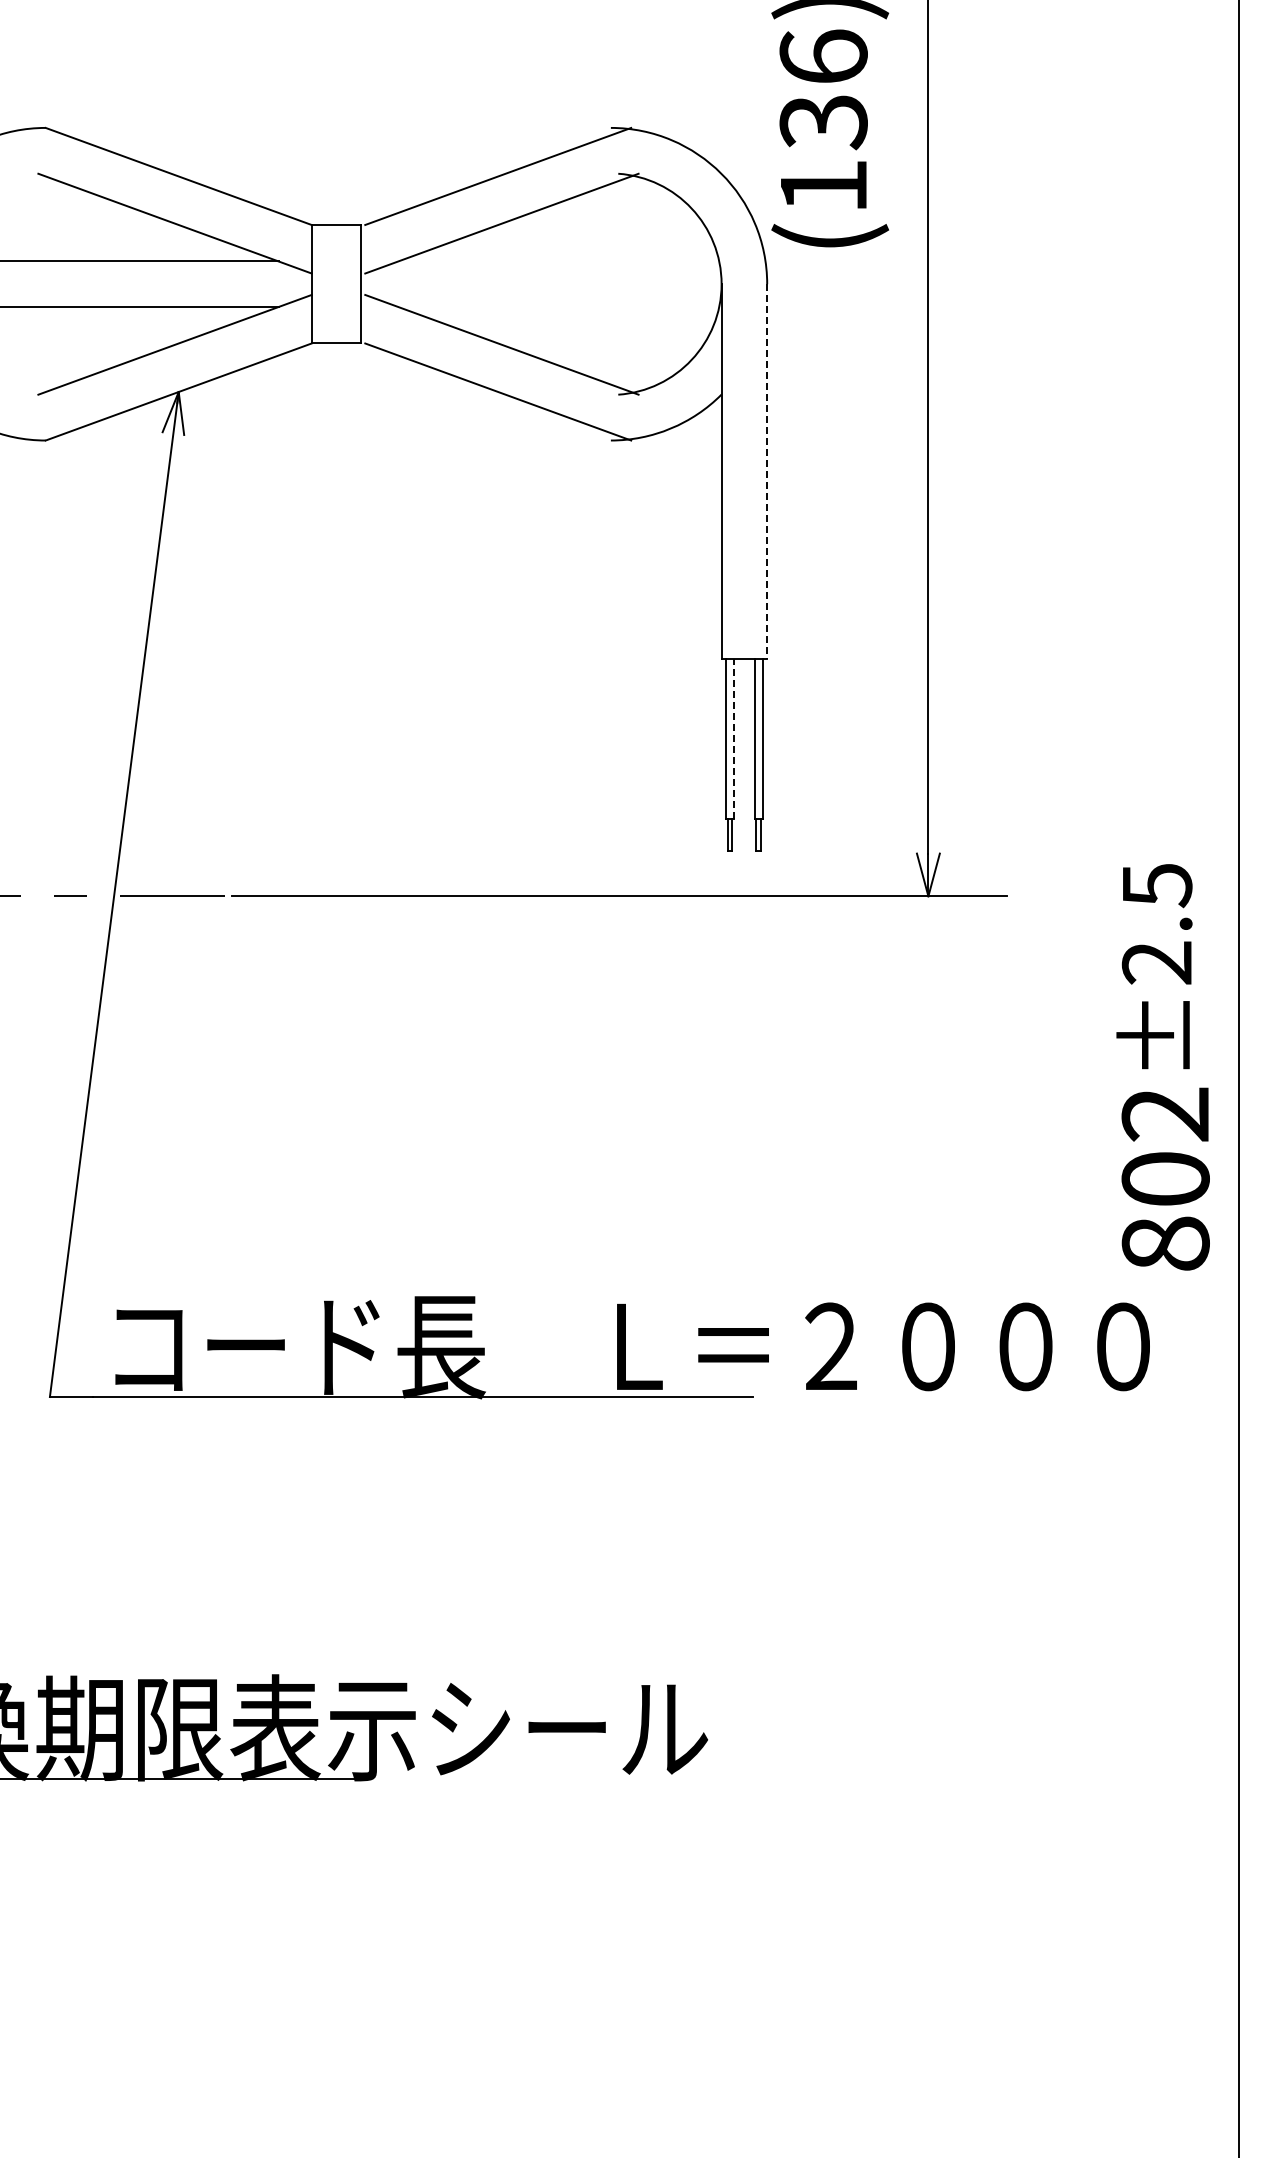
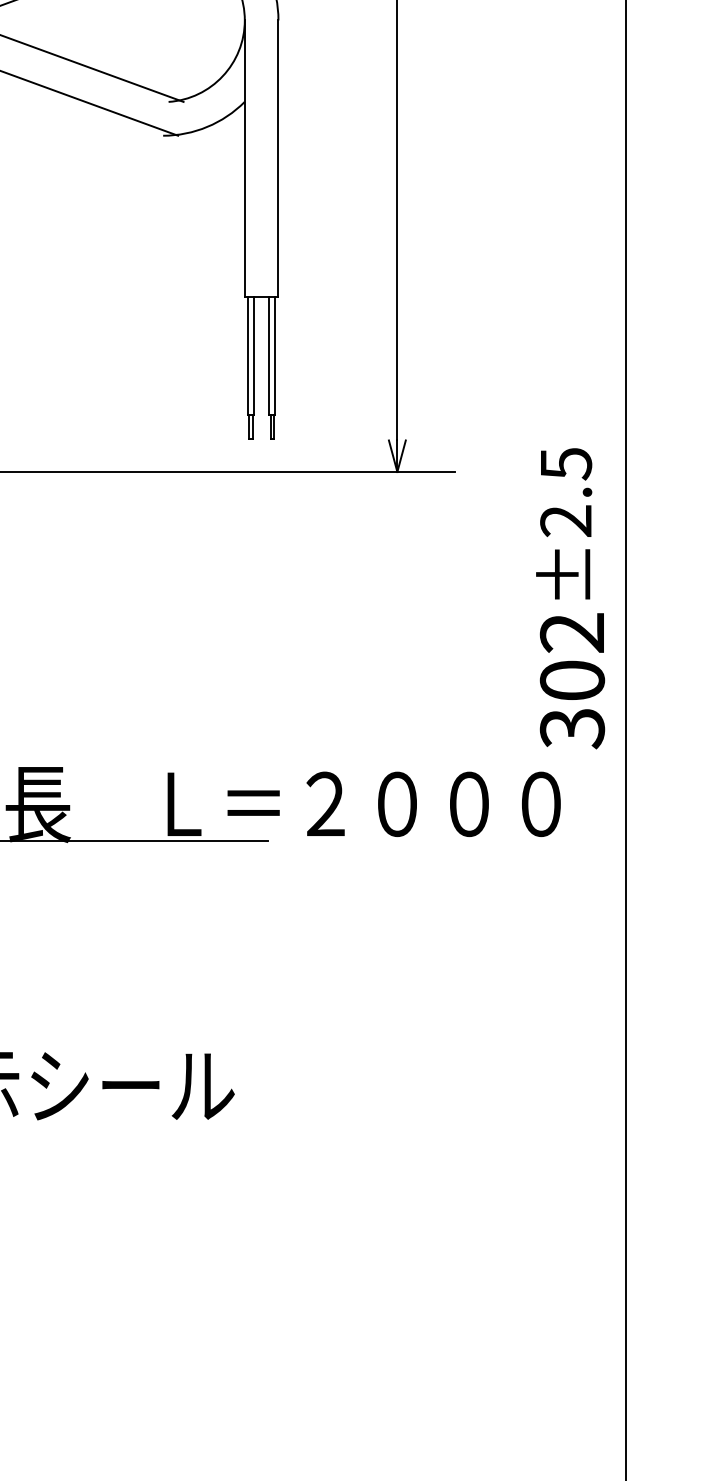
line: (767, 471) -> (278, 158), dashed -> solid
line: (734, 738) -> (254, 355), dashed -> solid
text: (1165, 1244) -> (572, 728), 802 -> 302

